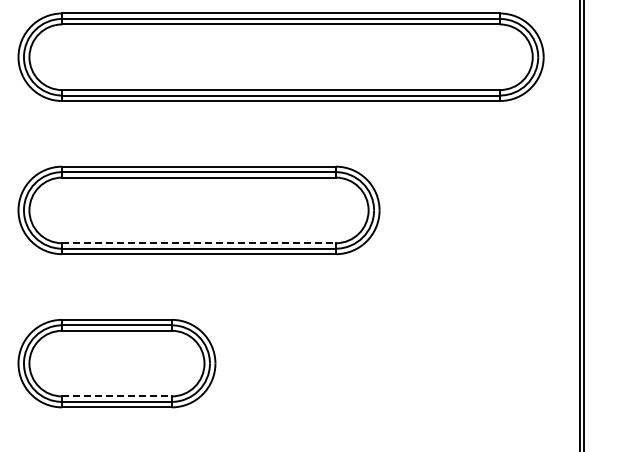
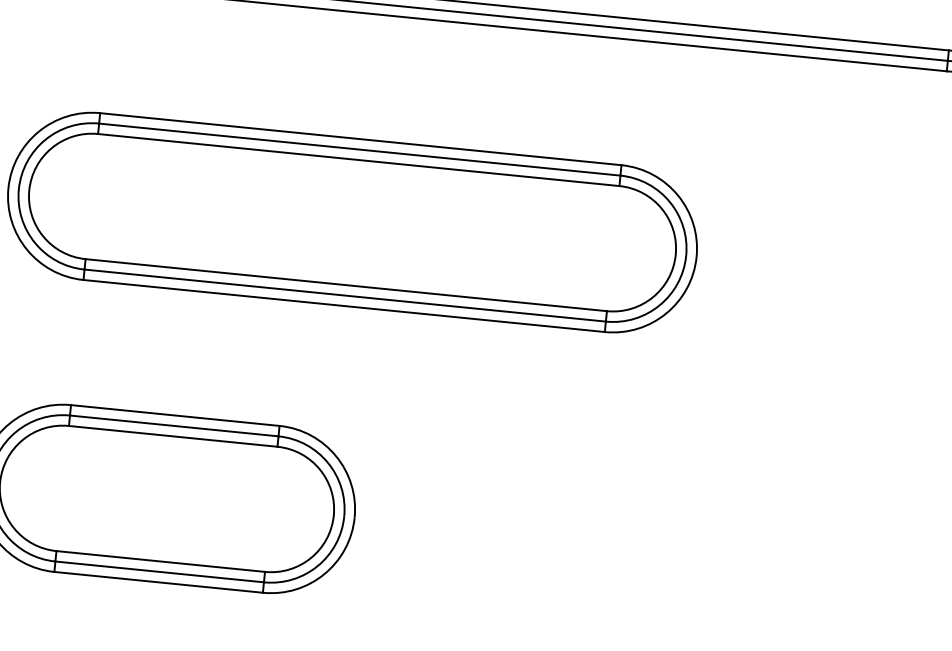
line: (199, 243) -> (347, 285), dashed -> solid
line: (116, 396) -> (159, 561), dashed -> solid

